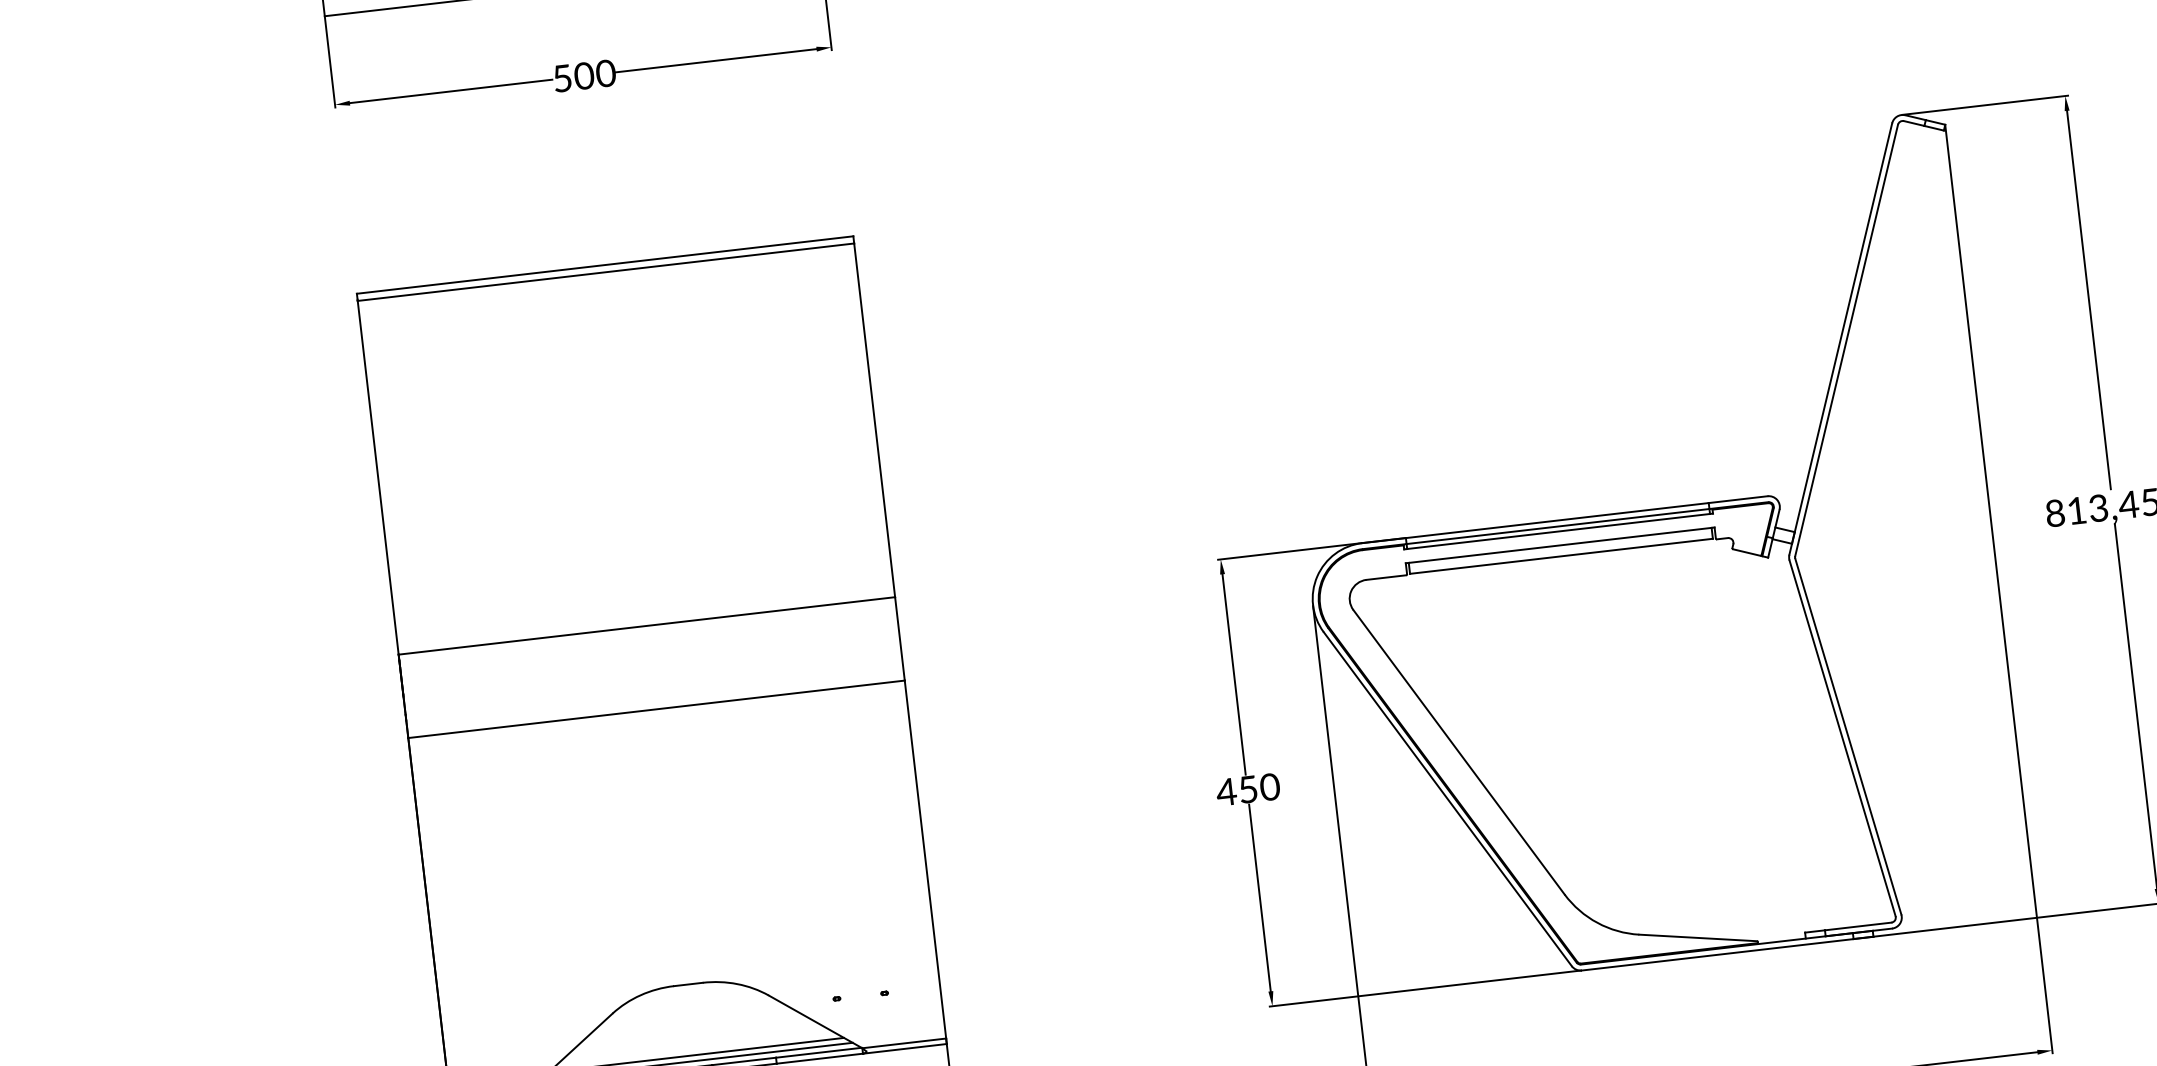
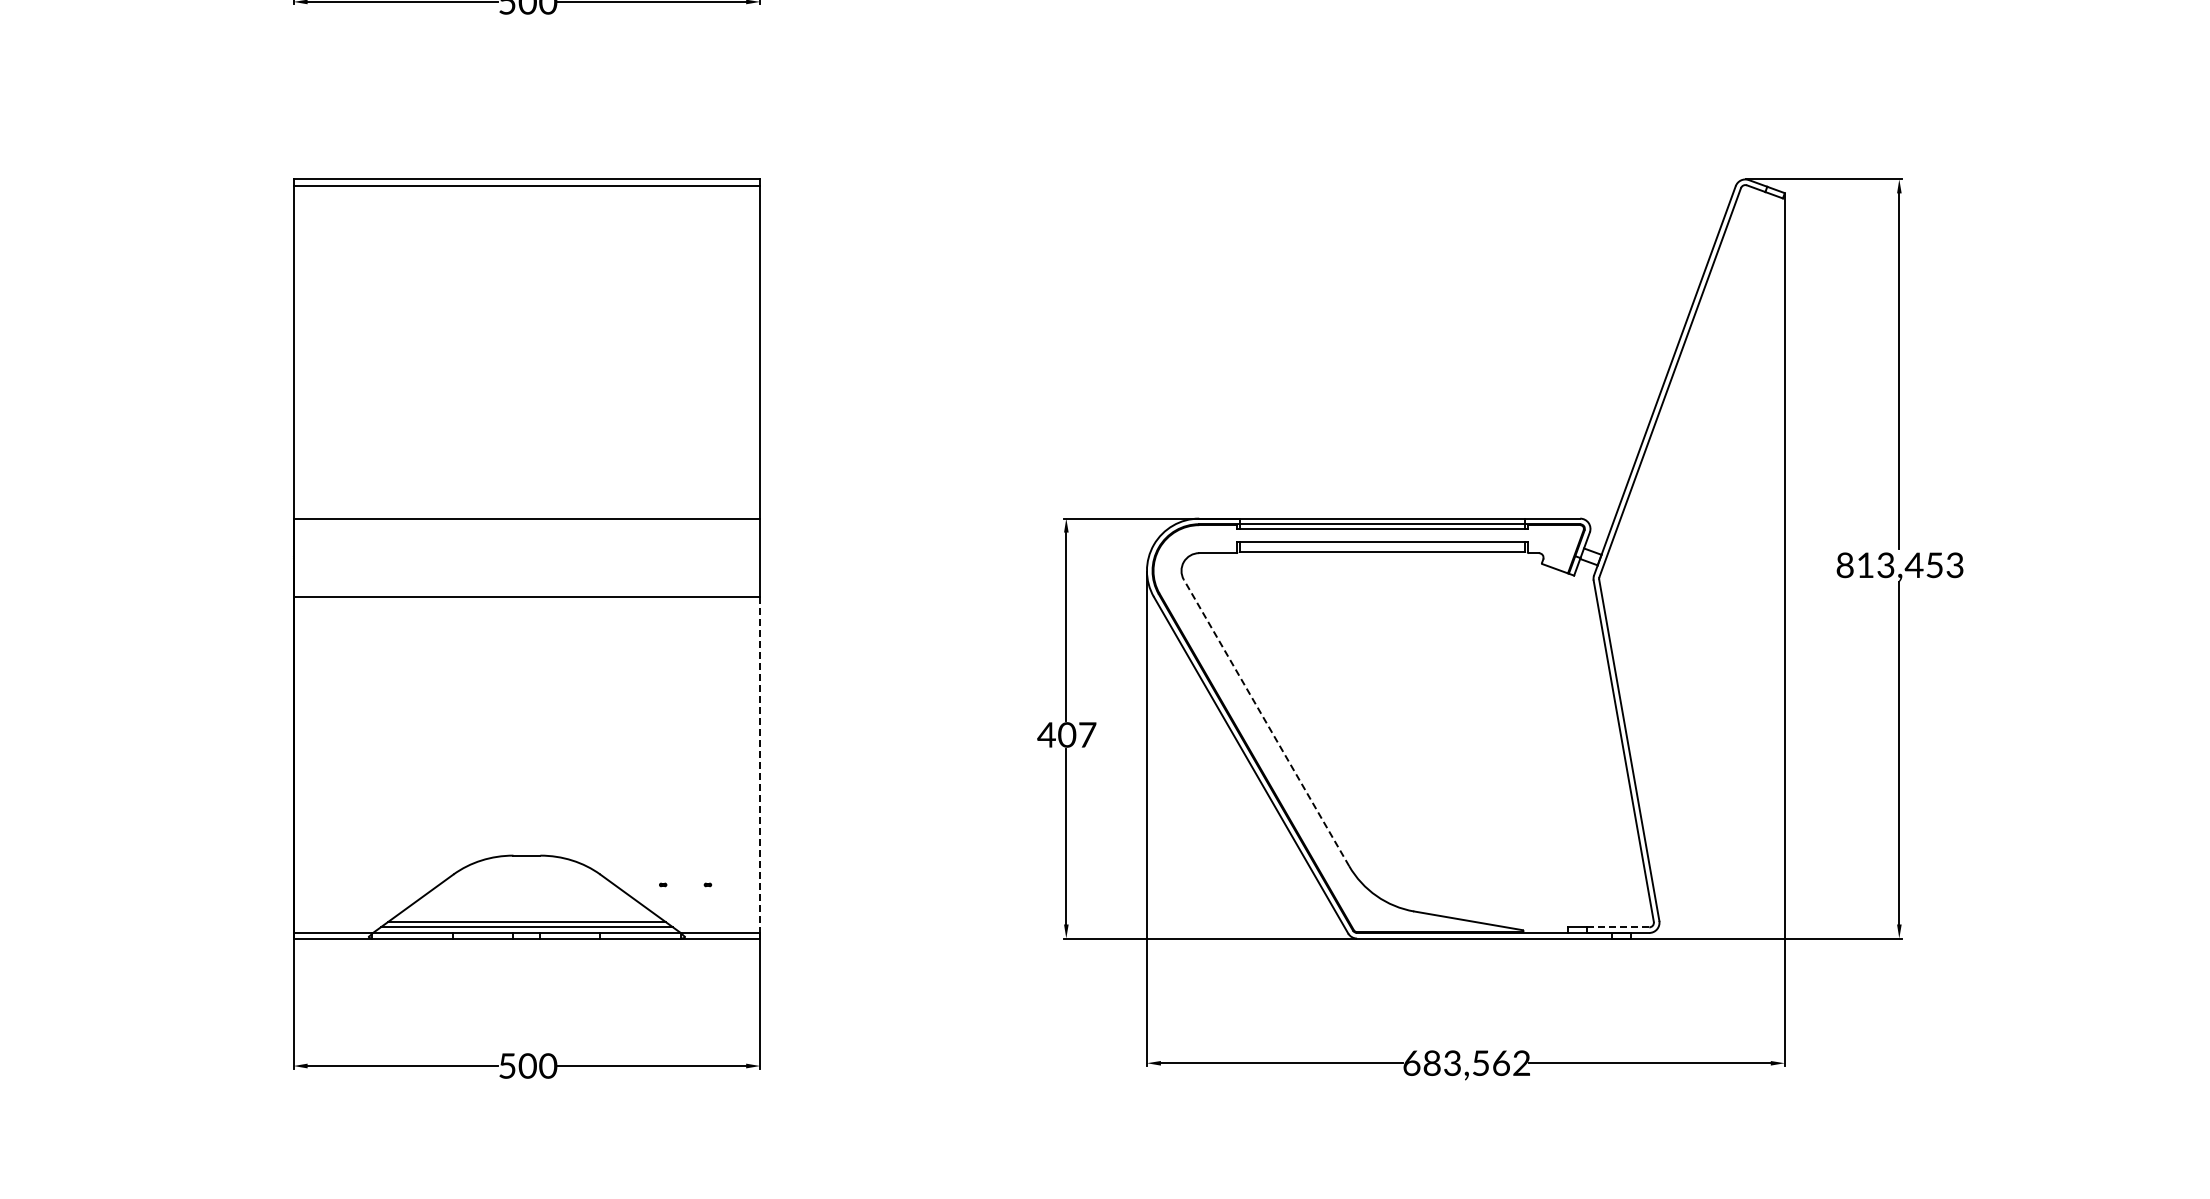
line: (1458, 751) -> (1266, 722), solid -> dashed
text: (1259, 787) -> (1077, 734), 450 -> 407
line: (925, 859) -> (760, 765), solid -> dashed
line: (1857, 926) -> (1617, 927), solid -> dashed

